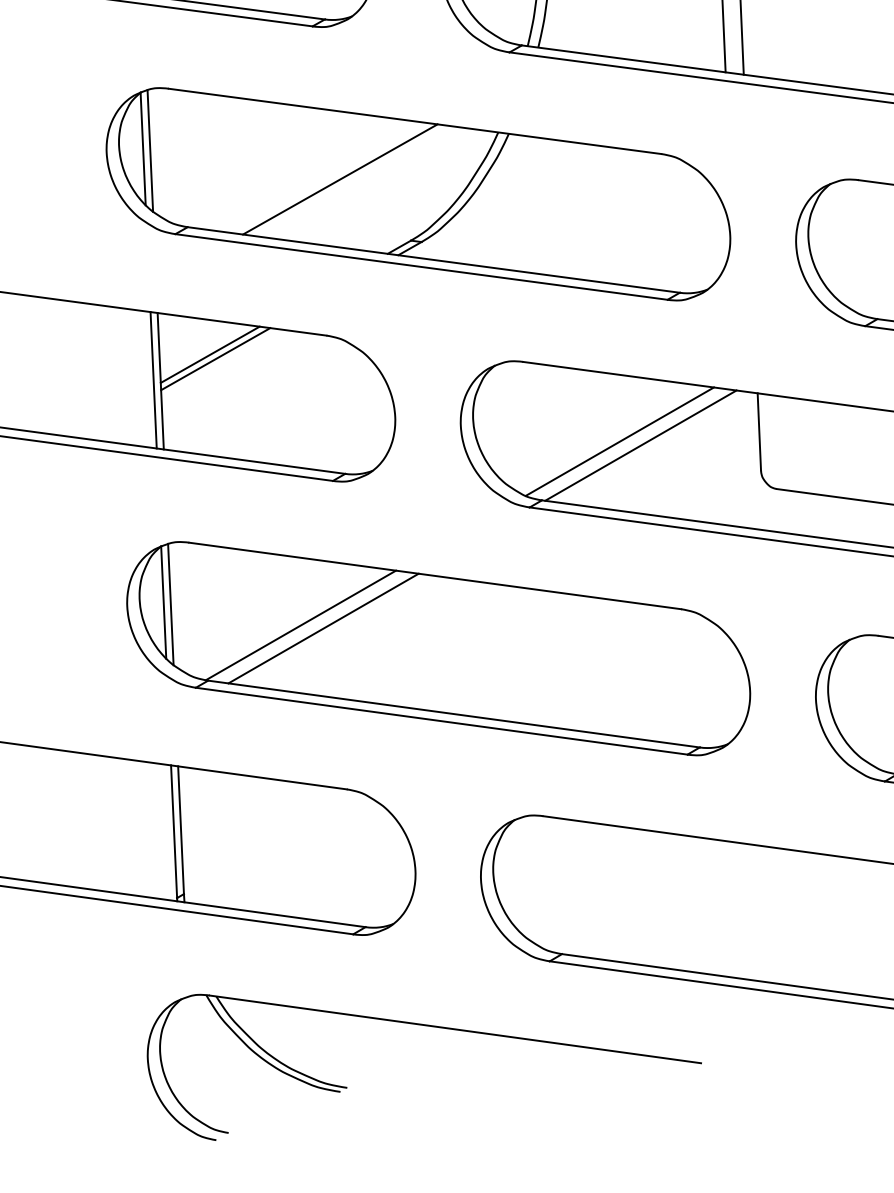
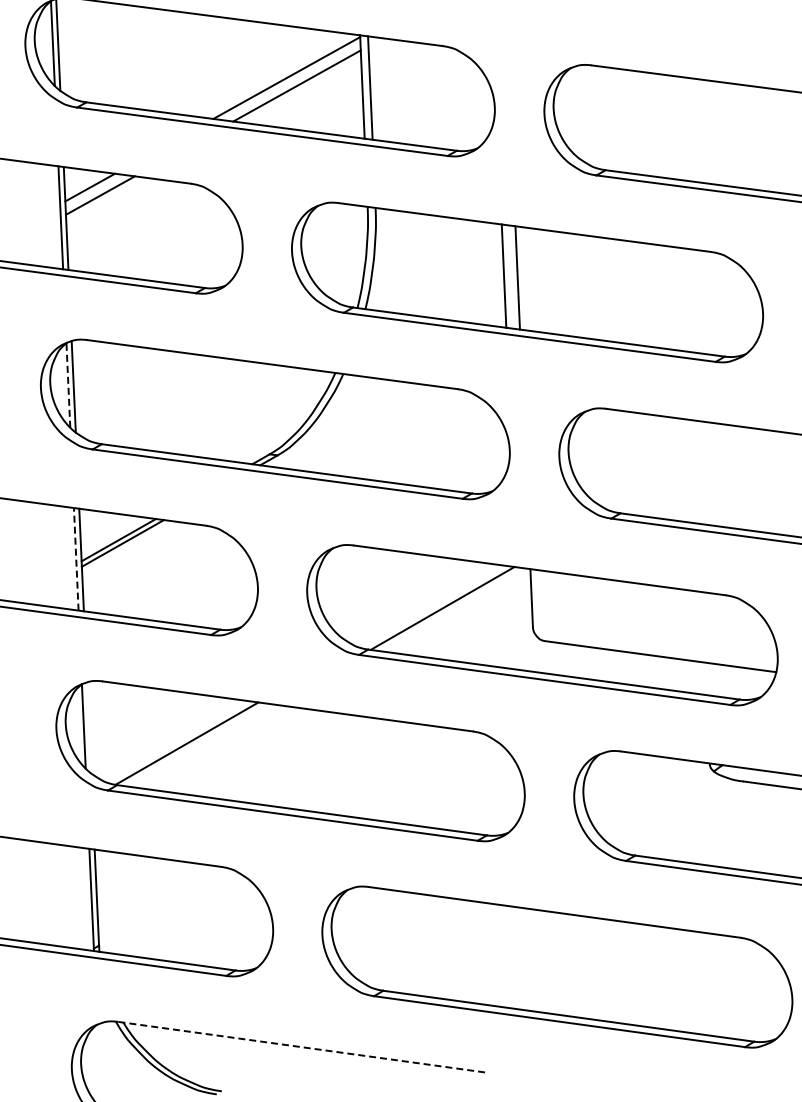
line: (143, 147) -> (68, 384), solid -> dashed
line: (340, 178) -> (216, 407), removed
line: (153, 379) -> (76, 558), solid -> dashed
line: (619, 441) -> (426, 605), removed
line: (171, 603) -> (89, 727), removed
line: (322, 627) -> (203, 745), removed
line: (455, 1029) -> (303, 1047), solid -> dashed

